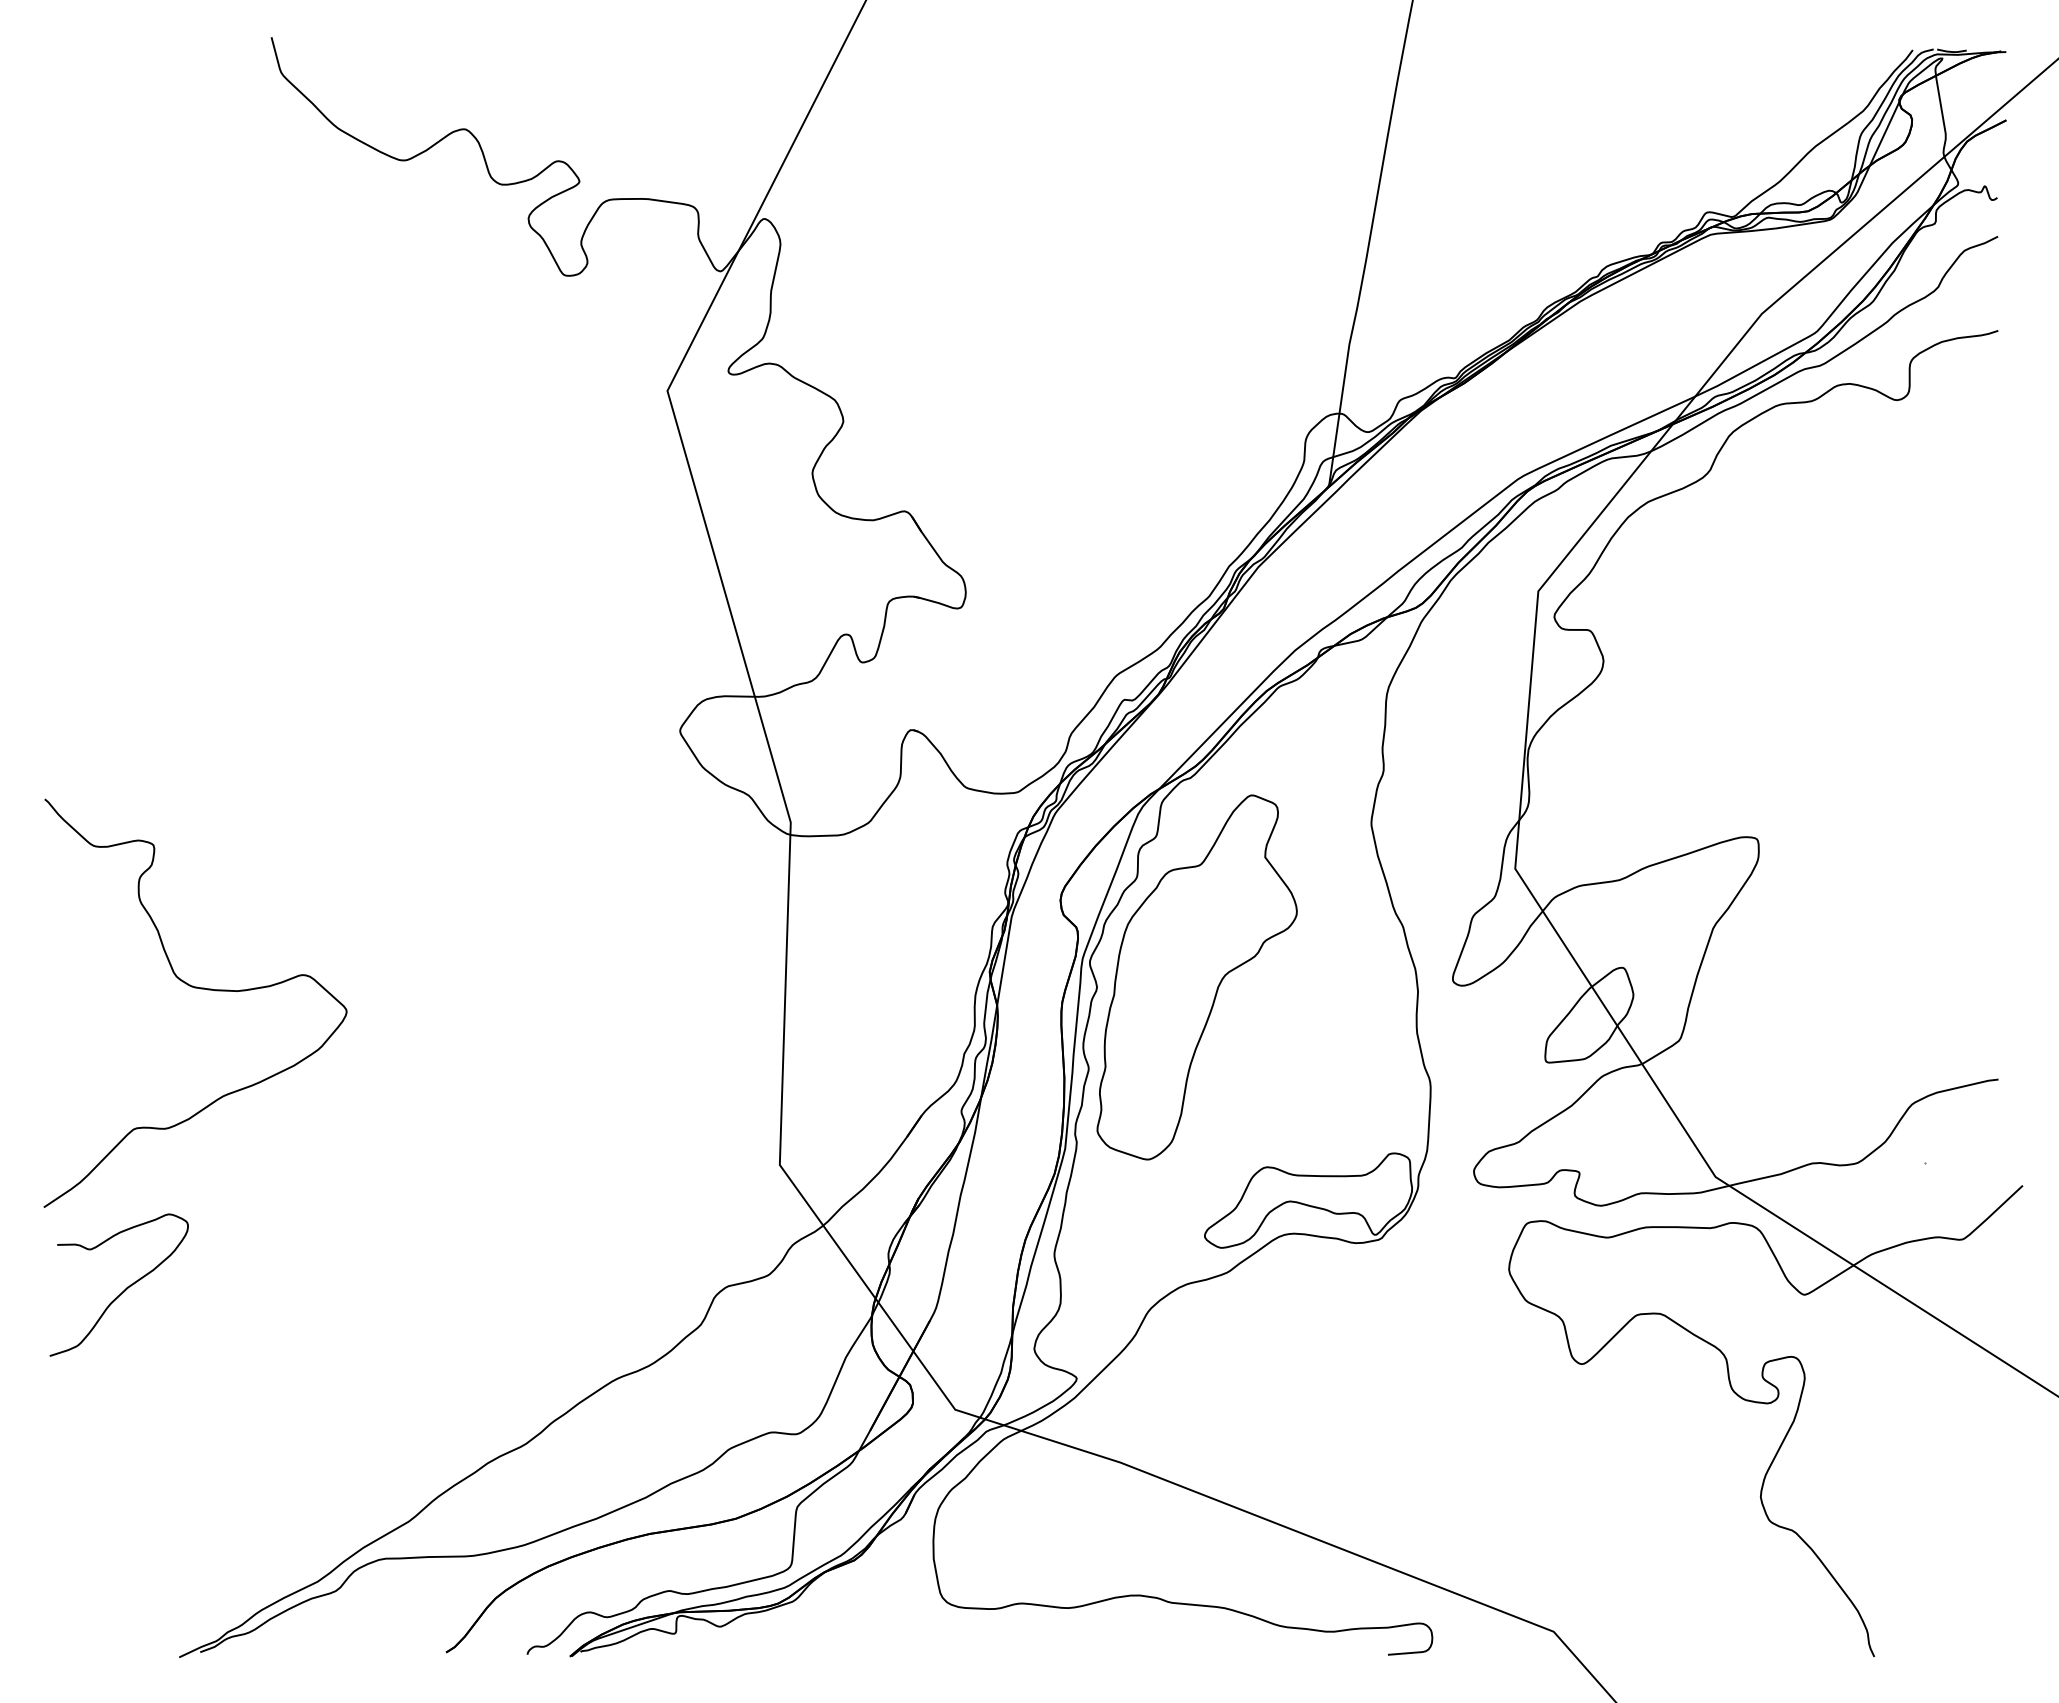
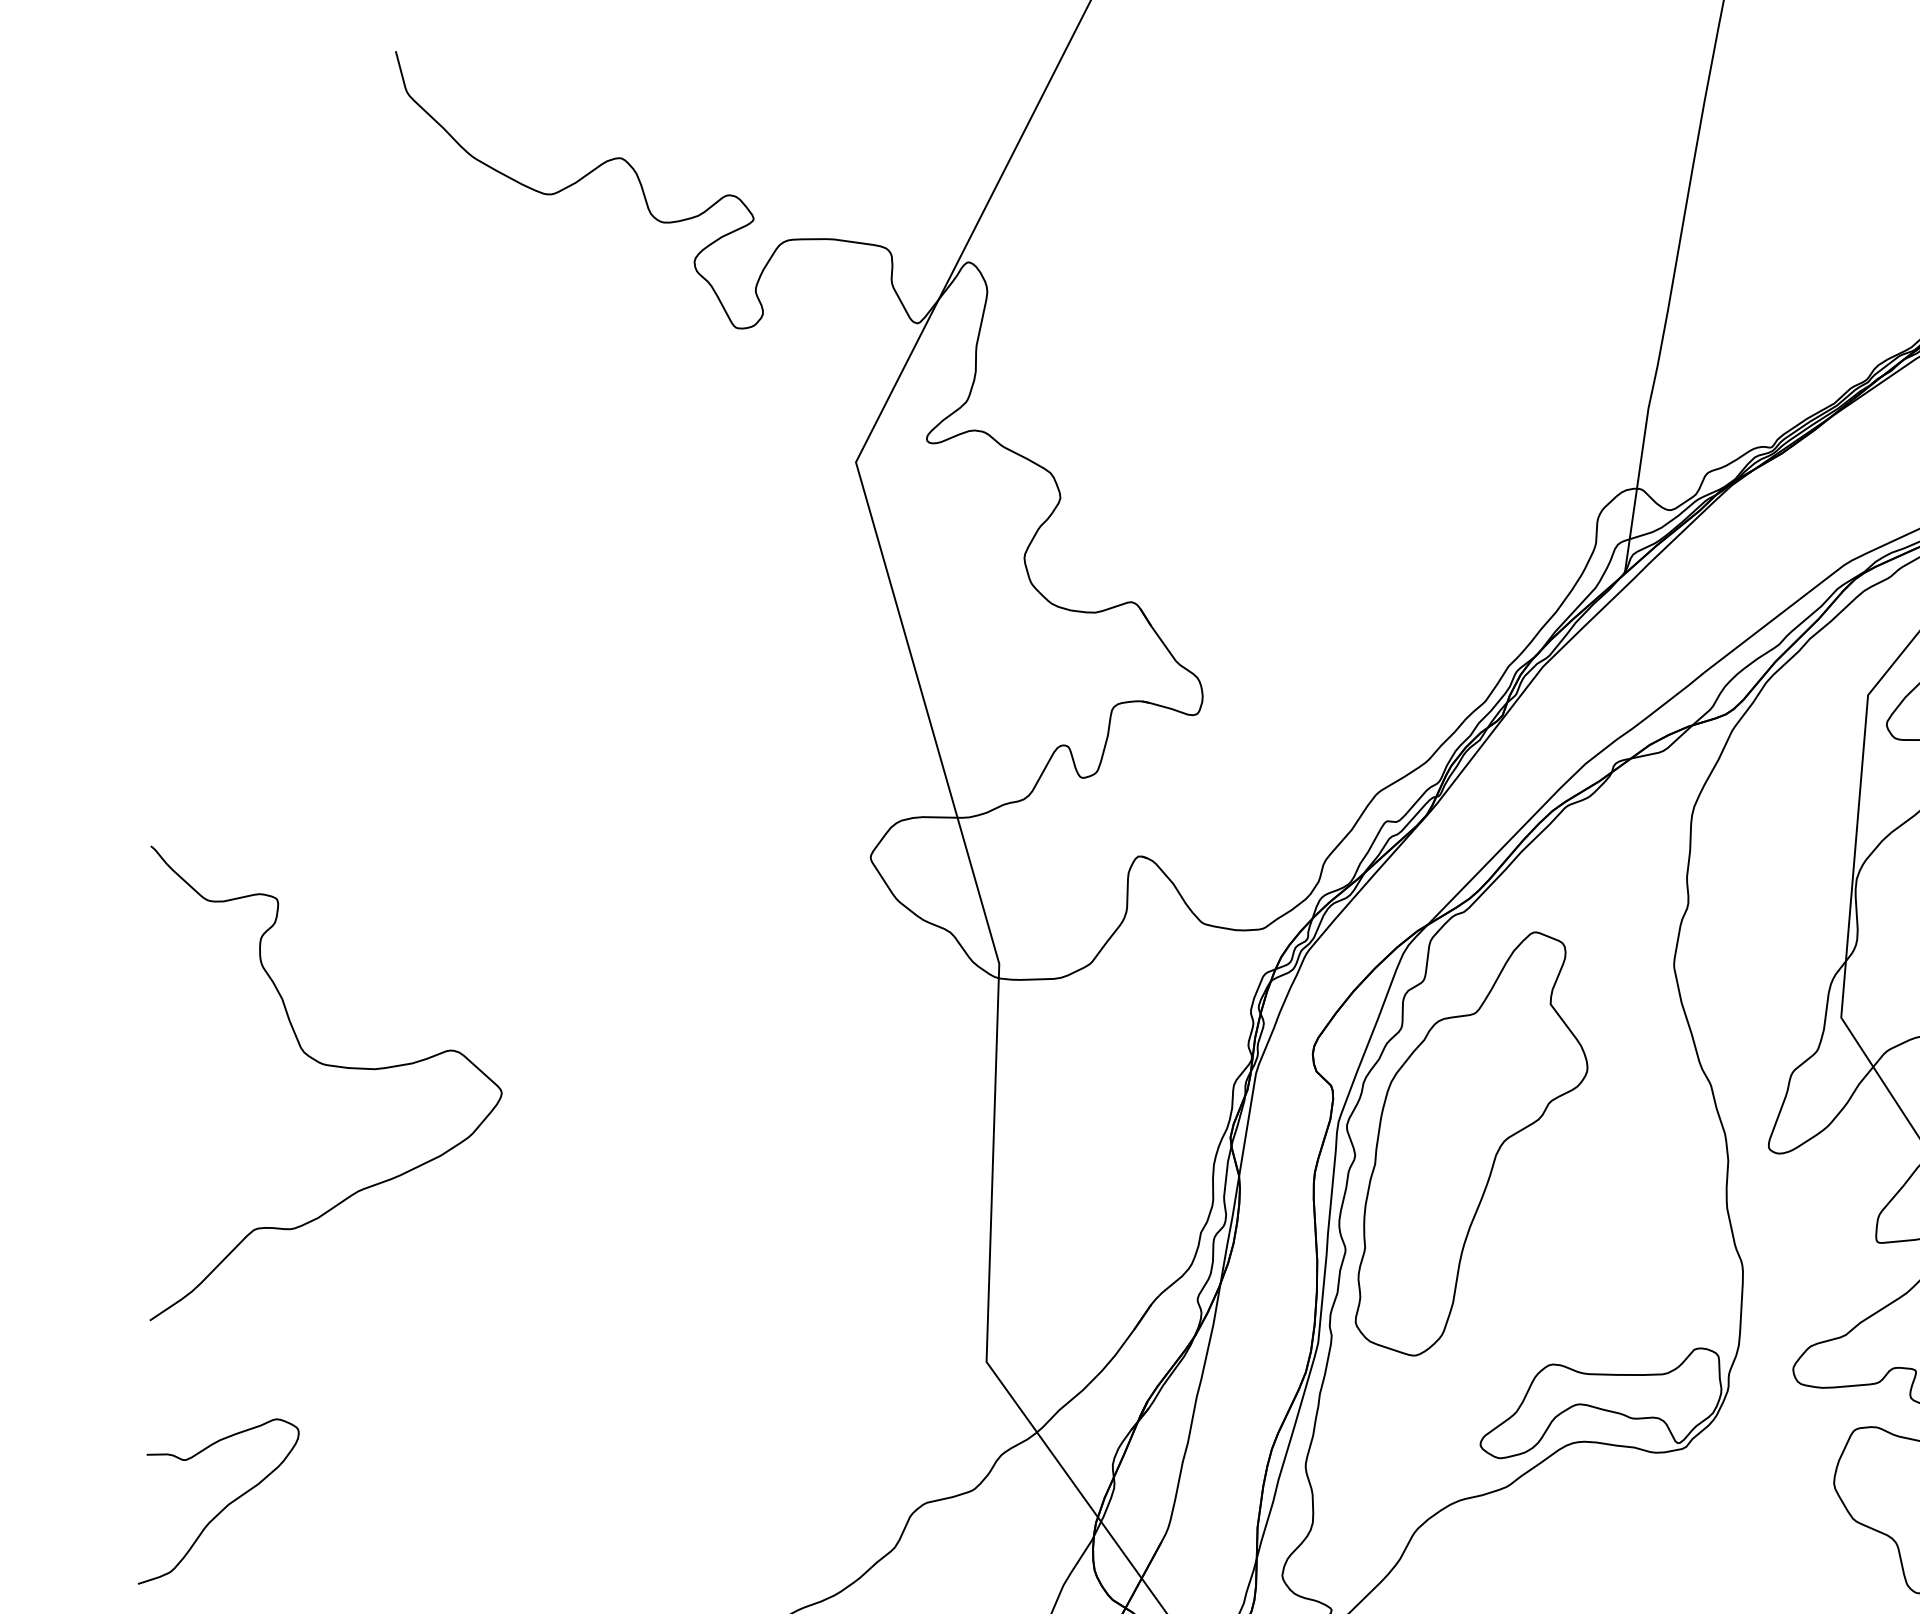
curve: (200, 989) -> (331, 1067), moved

